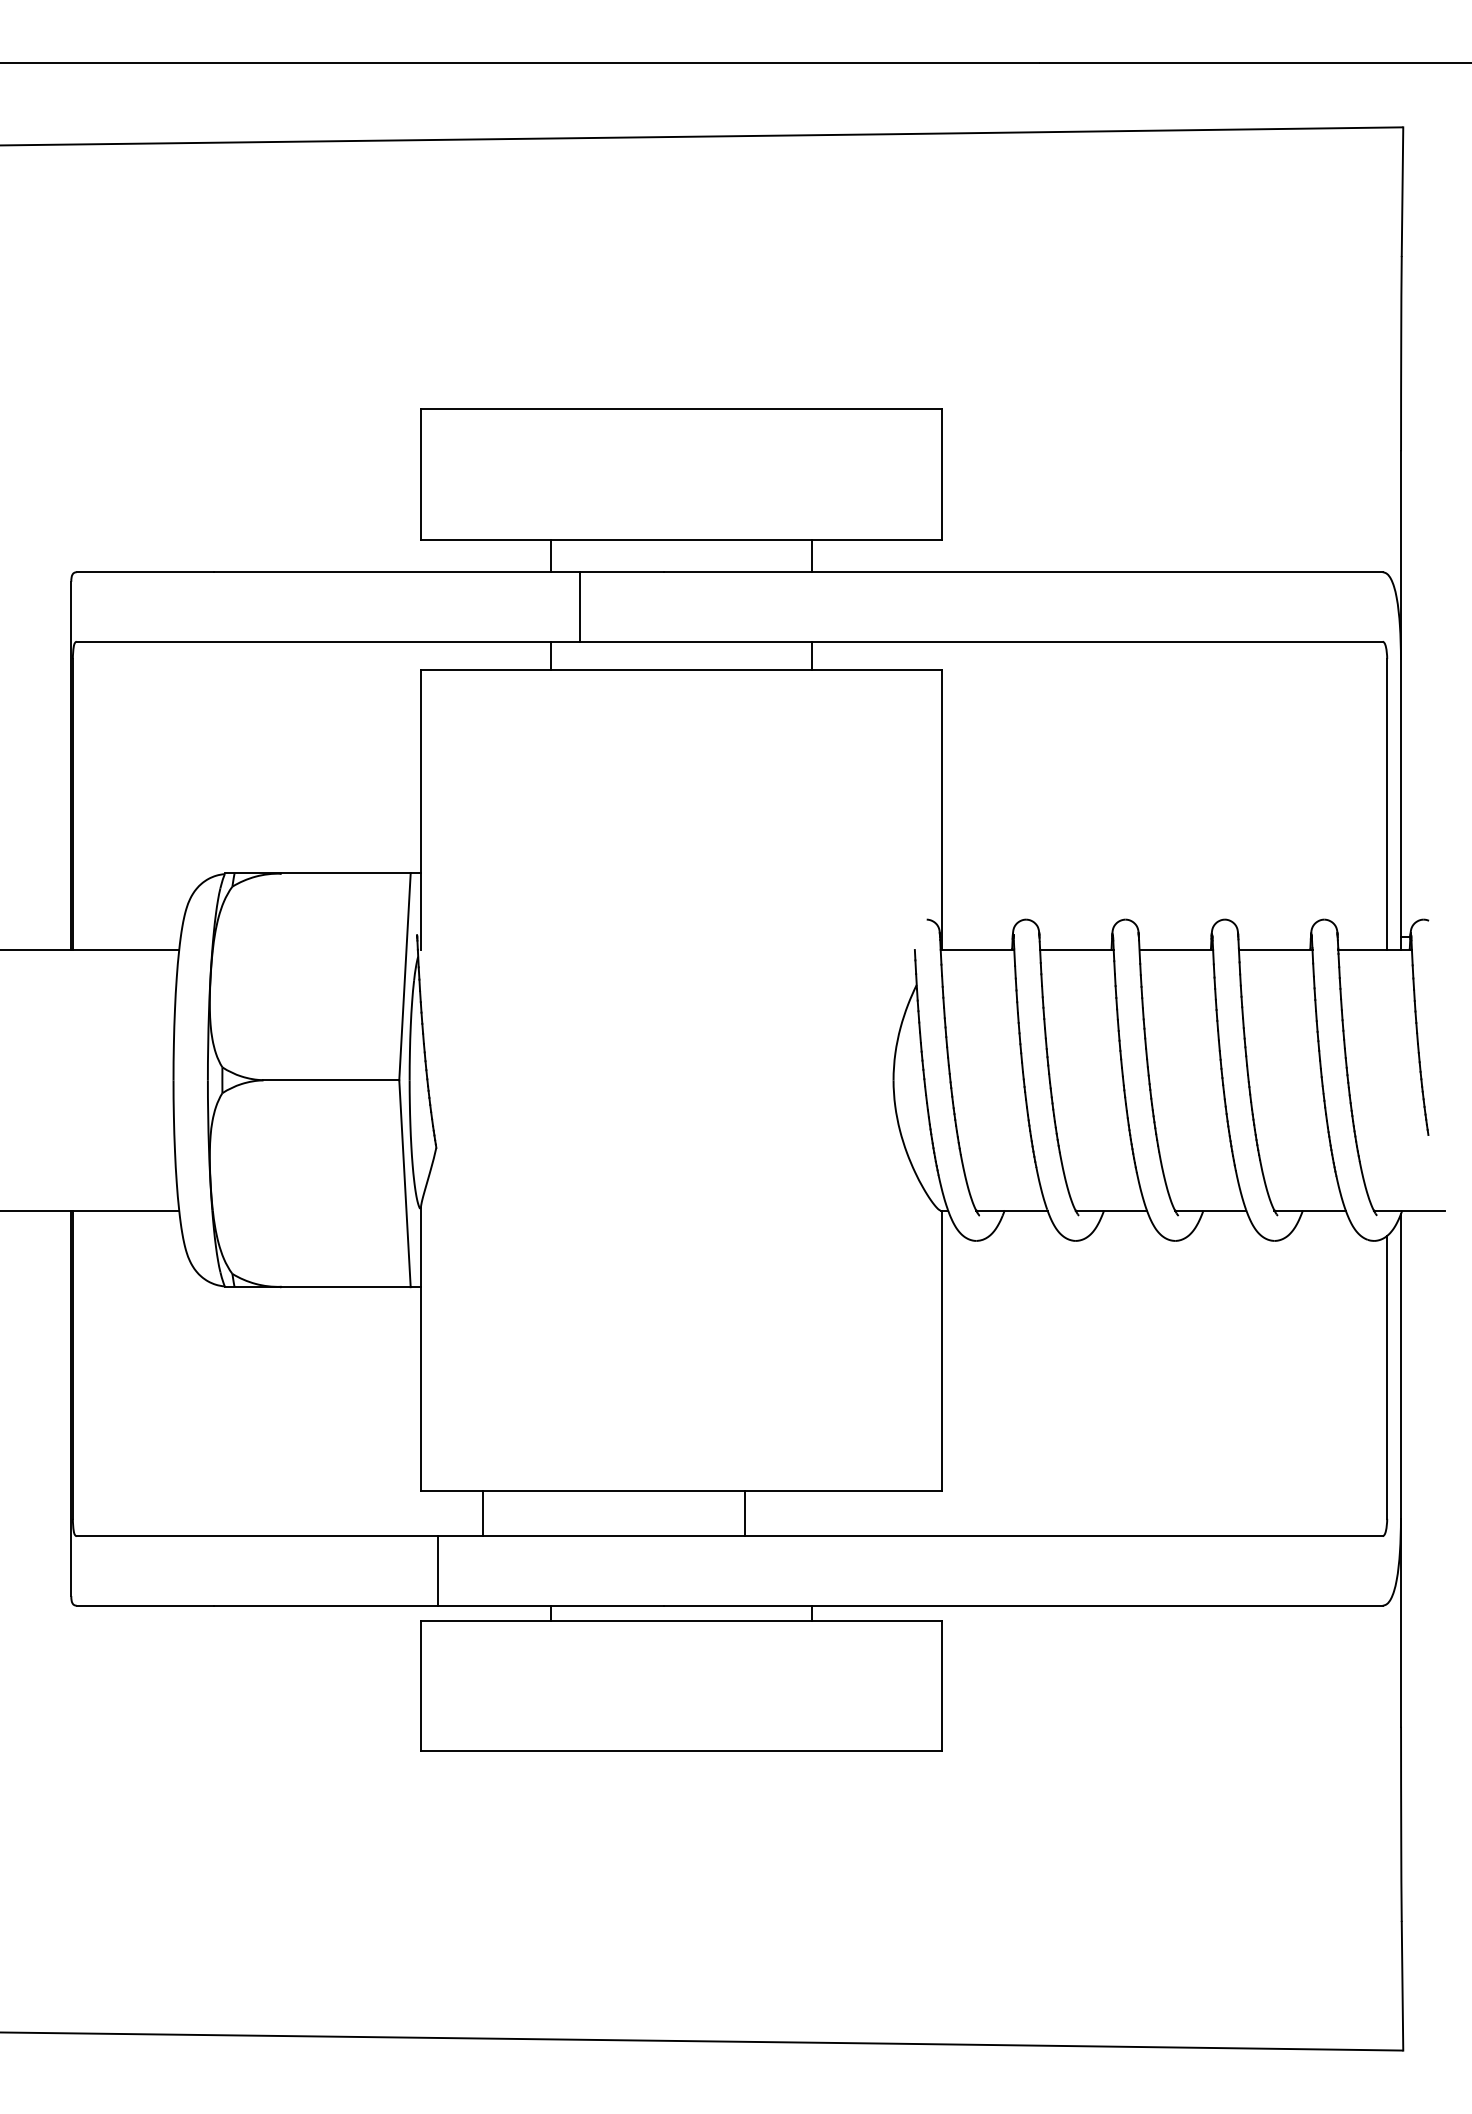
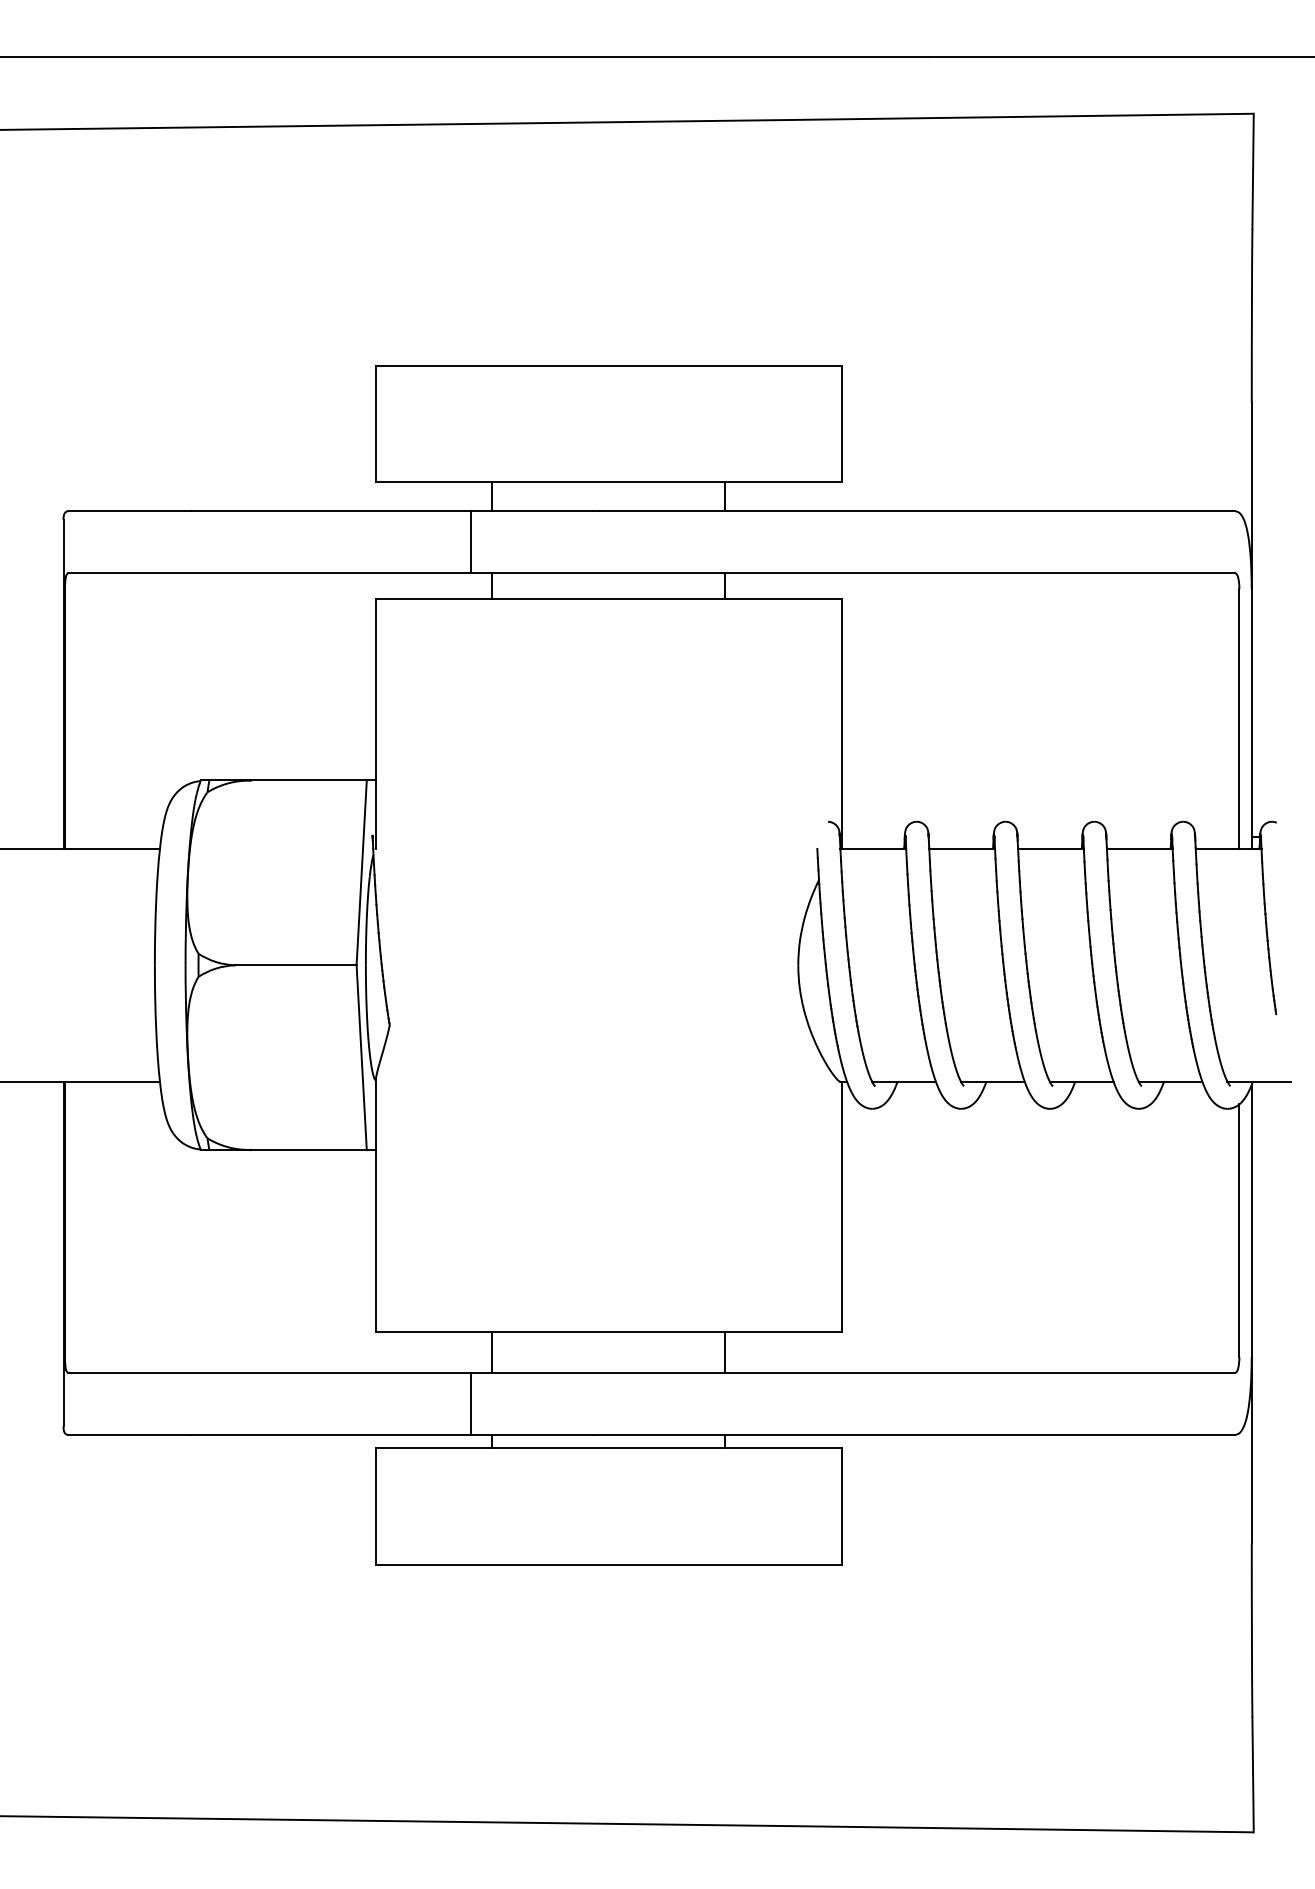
line: (580, 606) -> (471, 541), moved
line: (483, 1513) -> (492, 1352), moved
line: (744, 1513) -> (724, 1352), moved
line: (438, 1570) -> (471, 1403), moved

